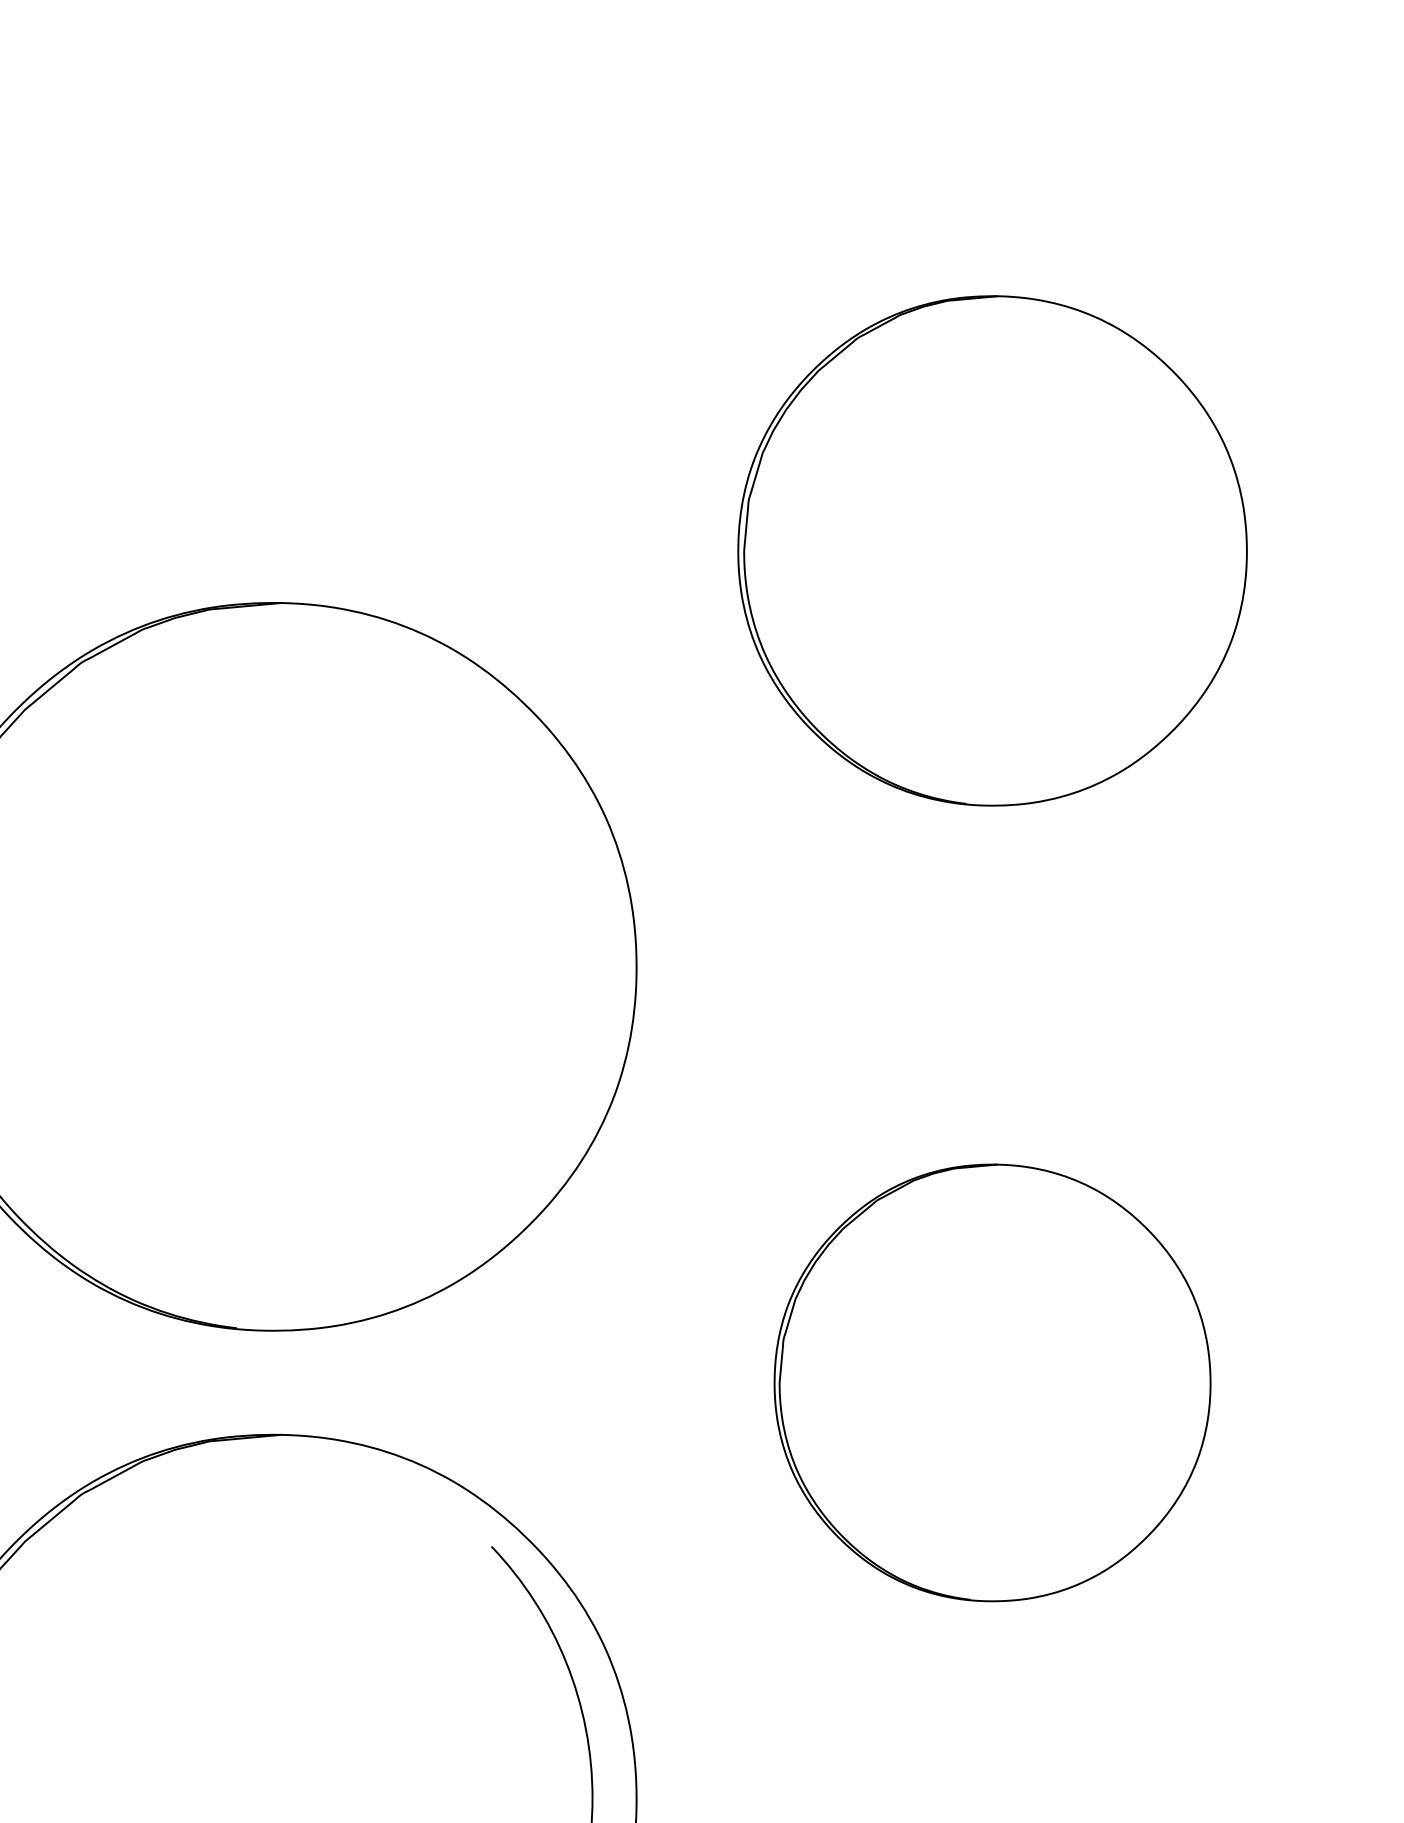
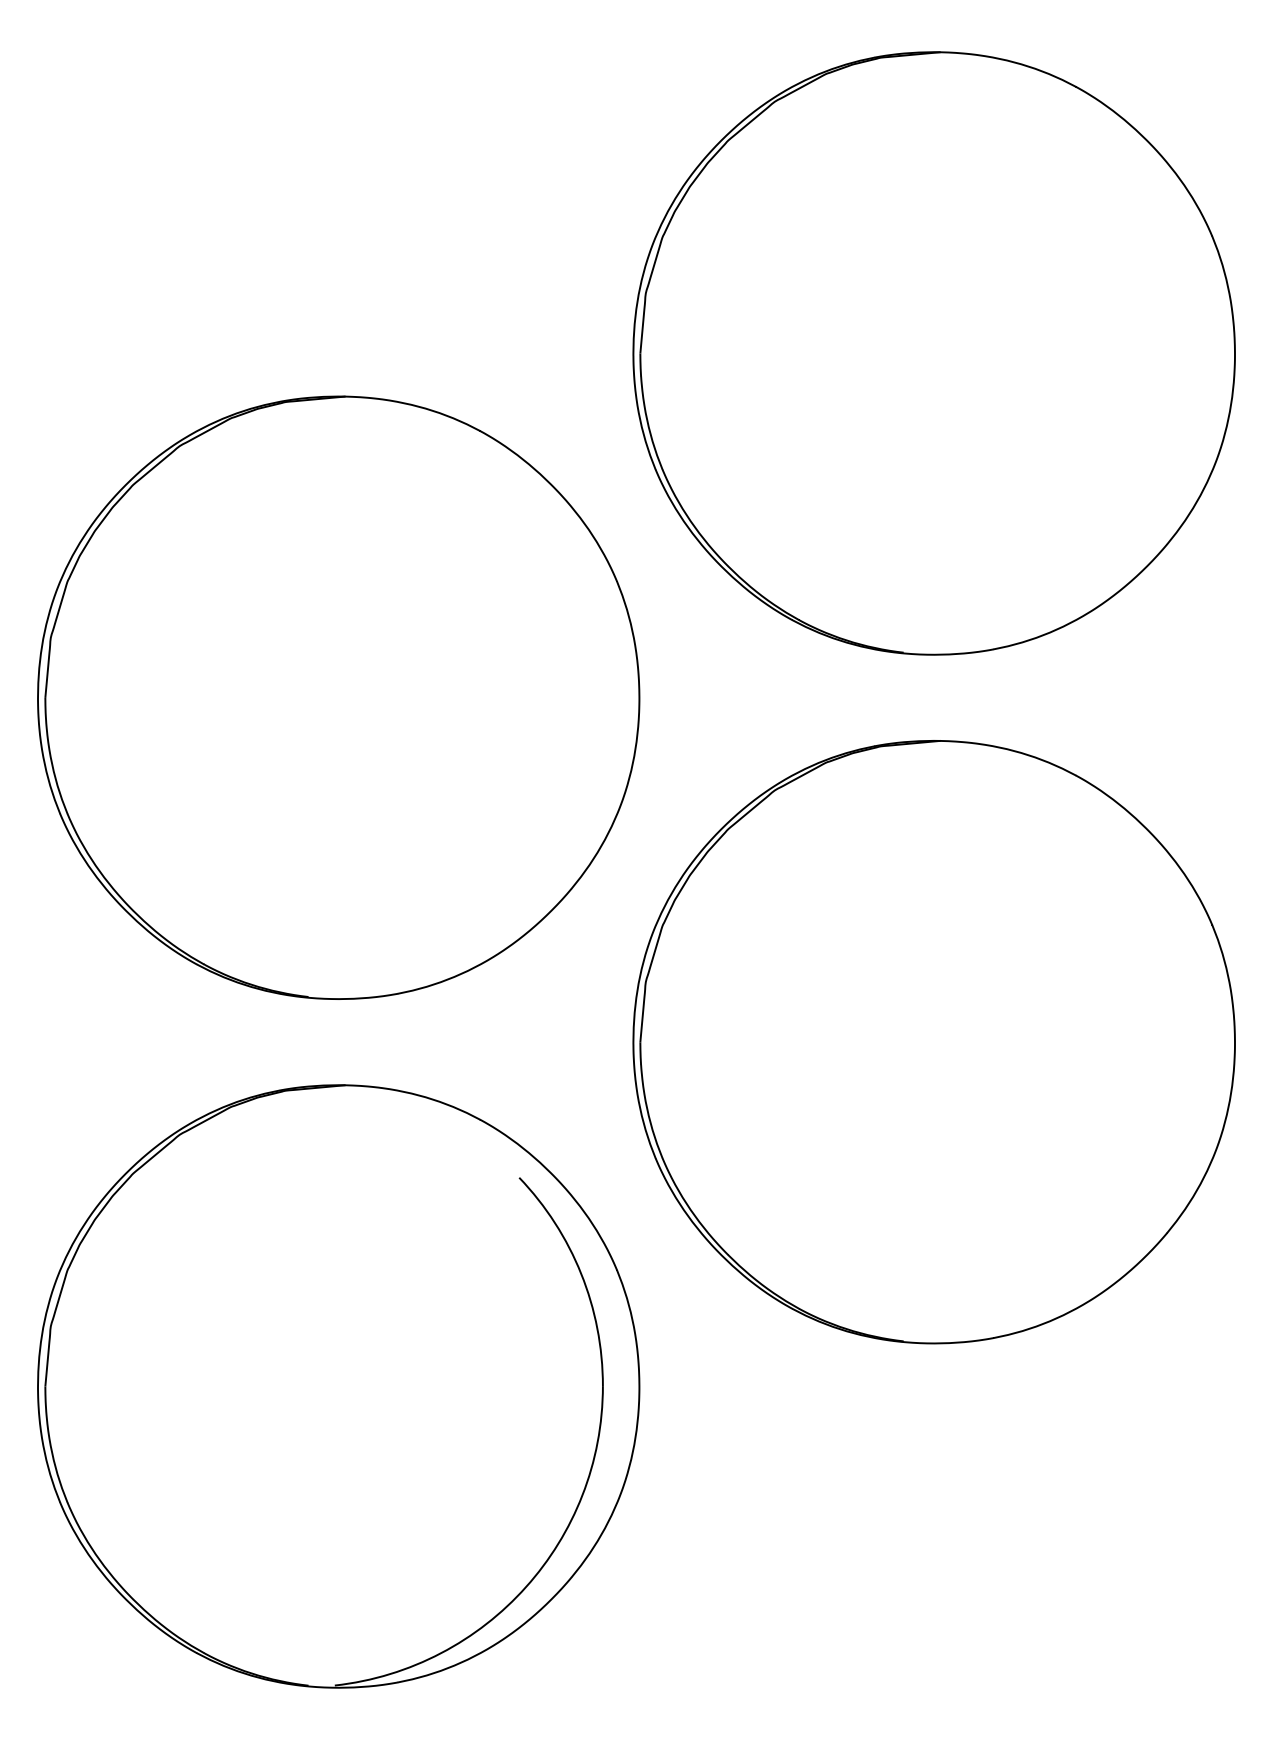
part: (991, 550) -> (933, 353), size x1.43
part: (991, 1383) -> (933, 1042), size x1.67

